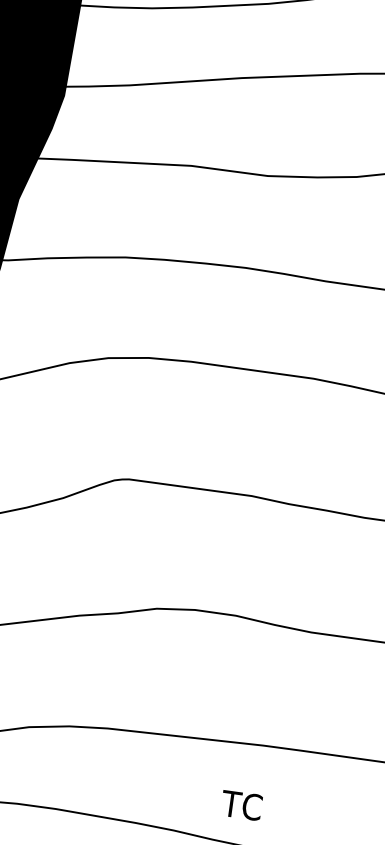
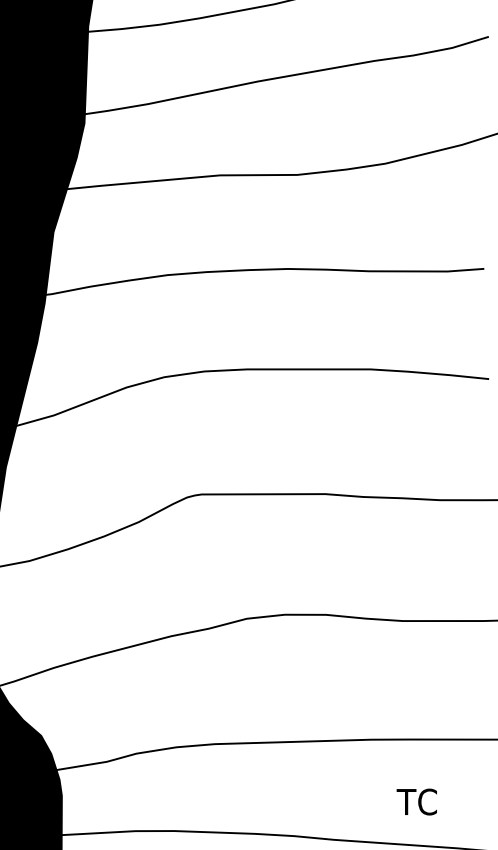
text: (241, 804) -> (416, 801), moved

